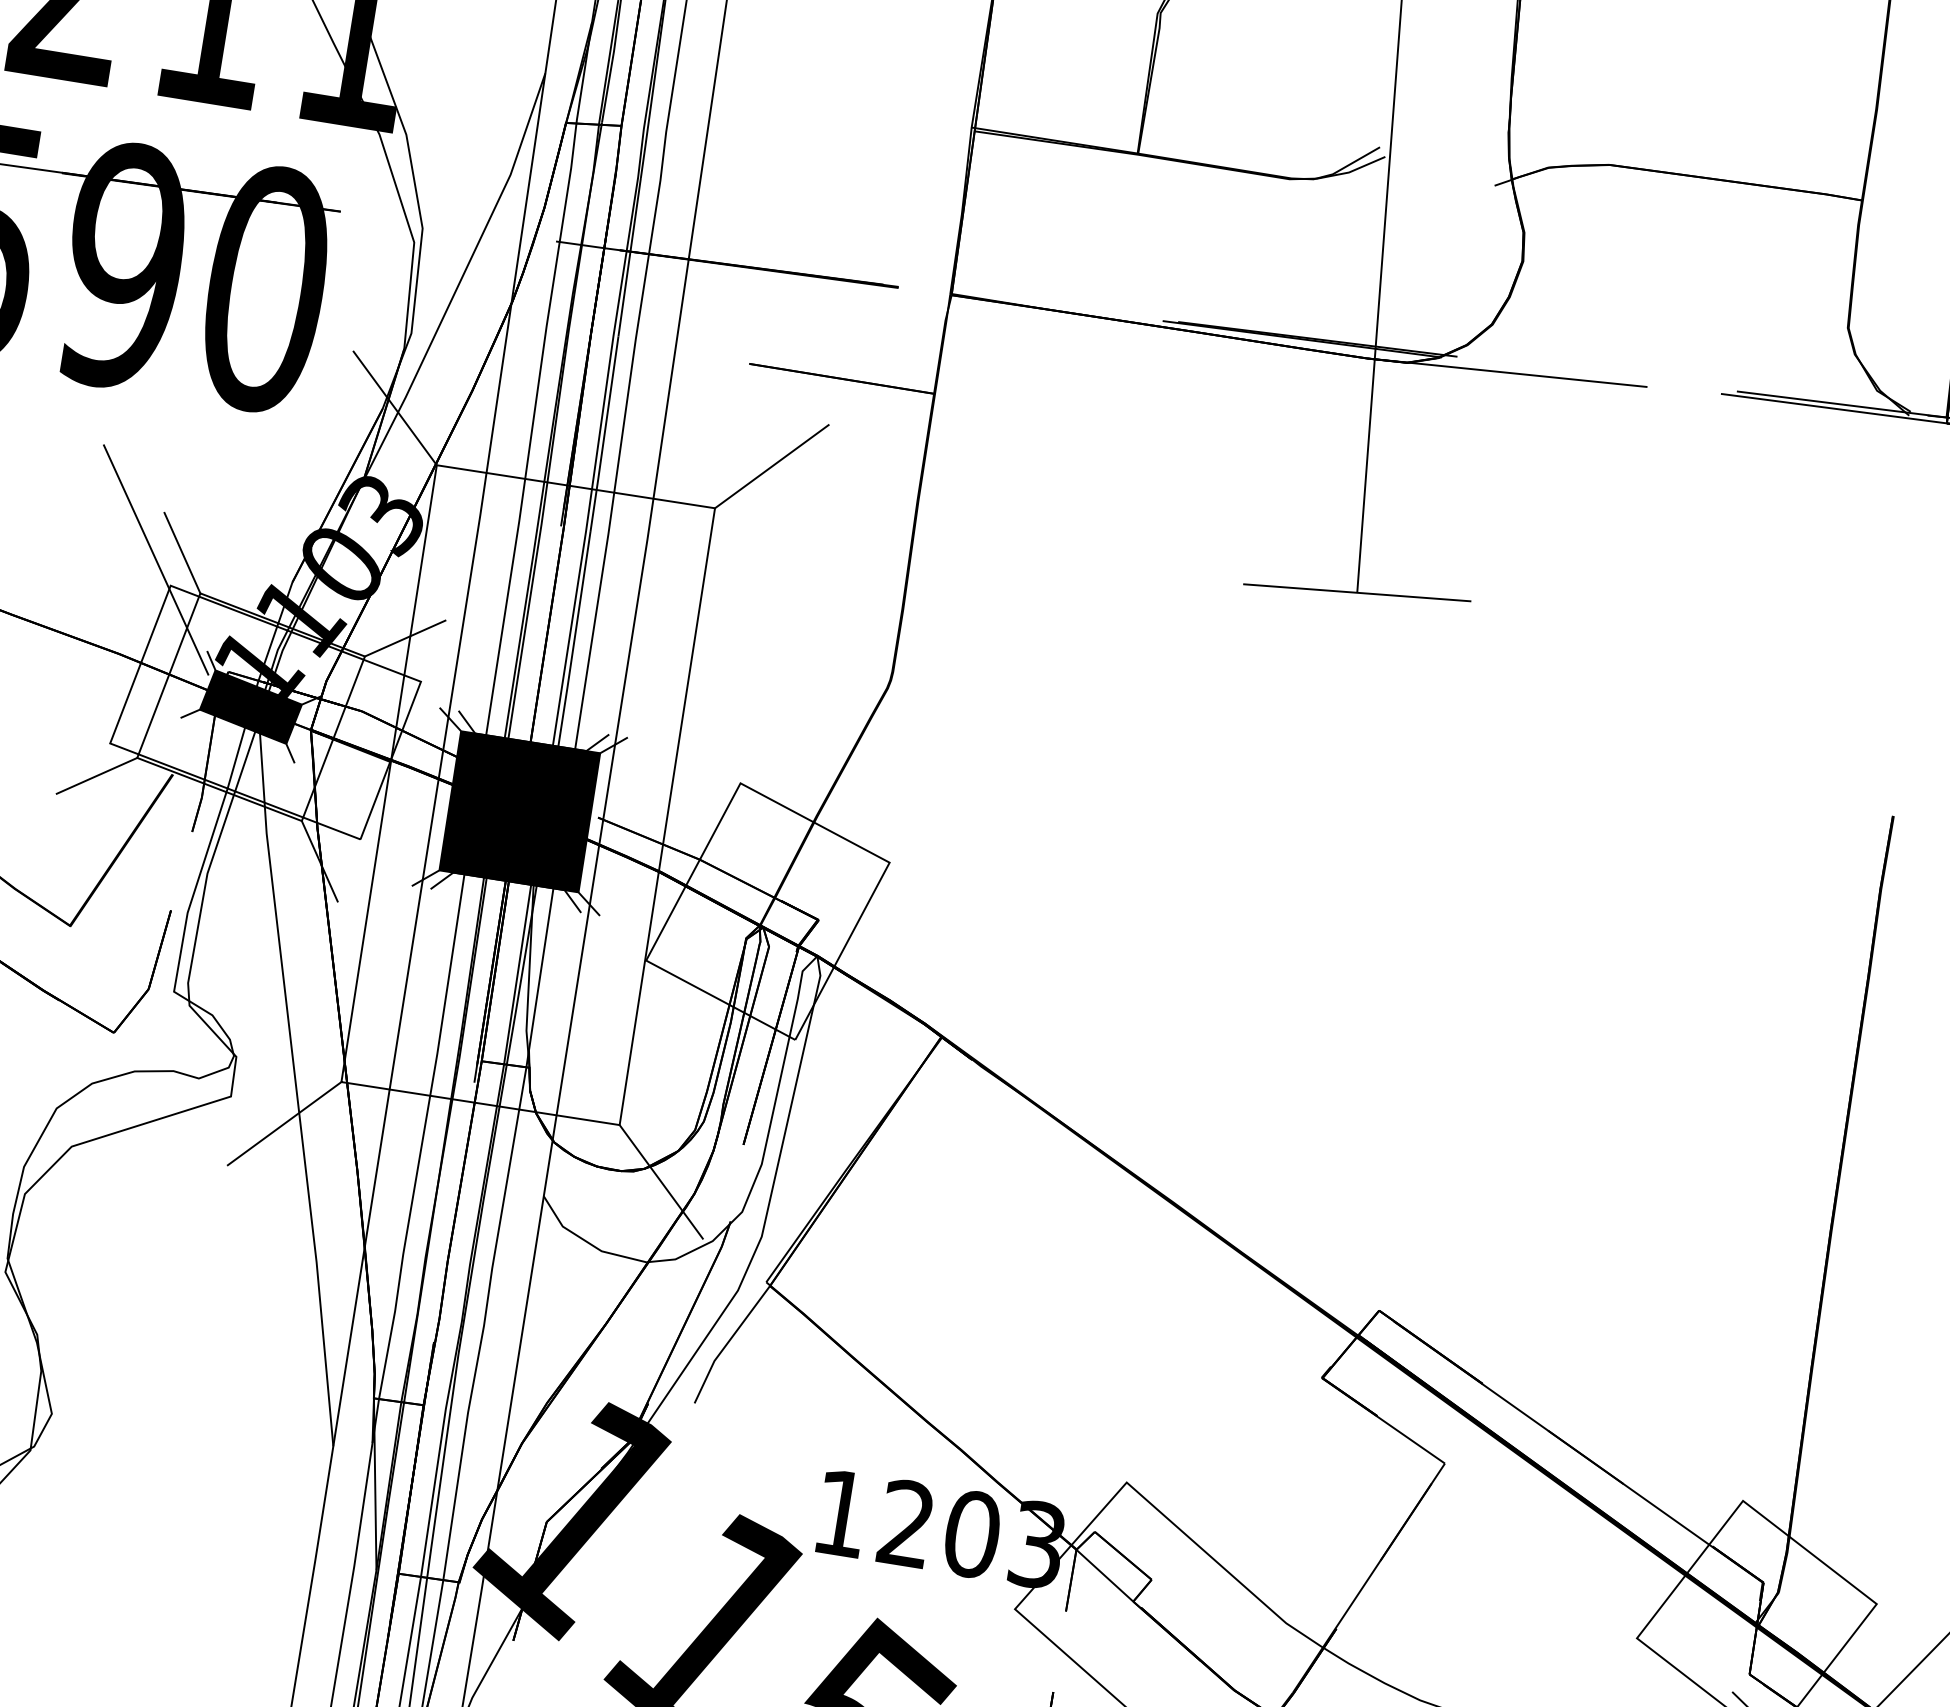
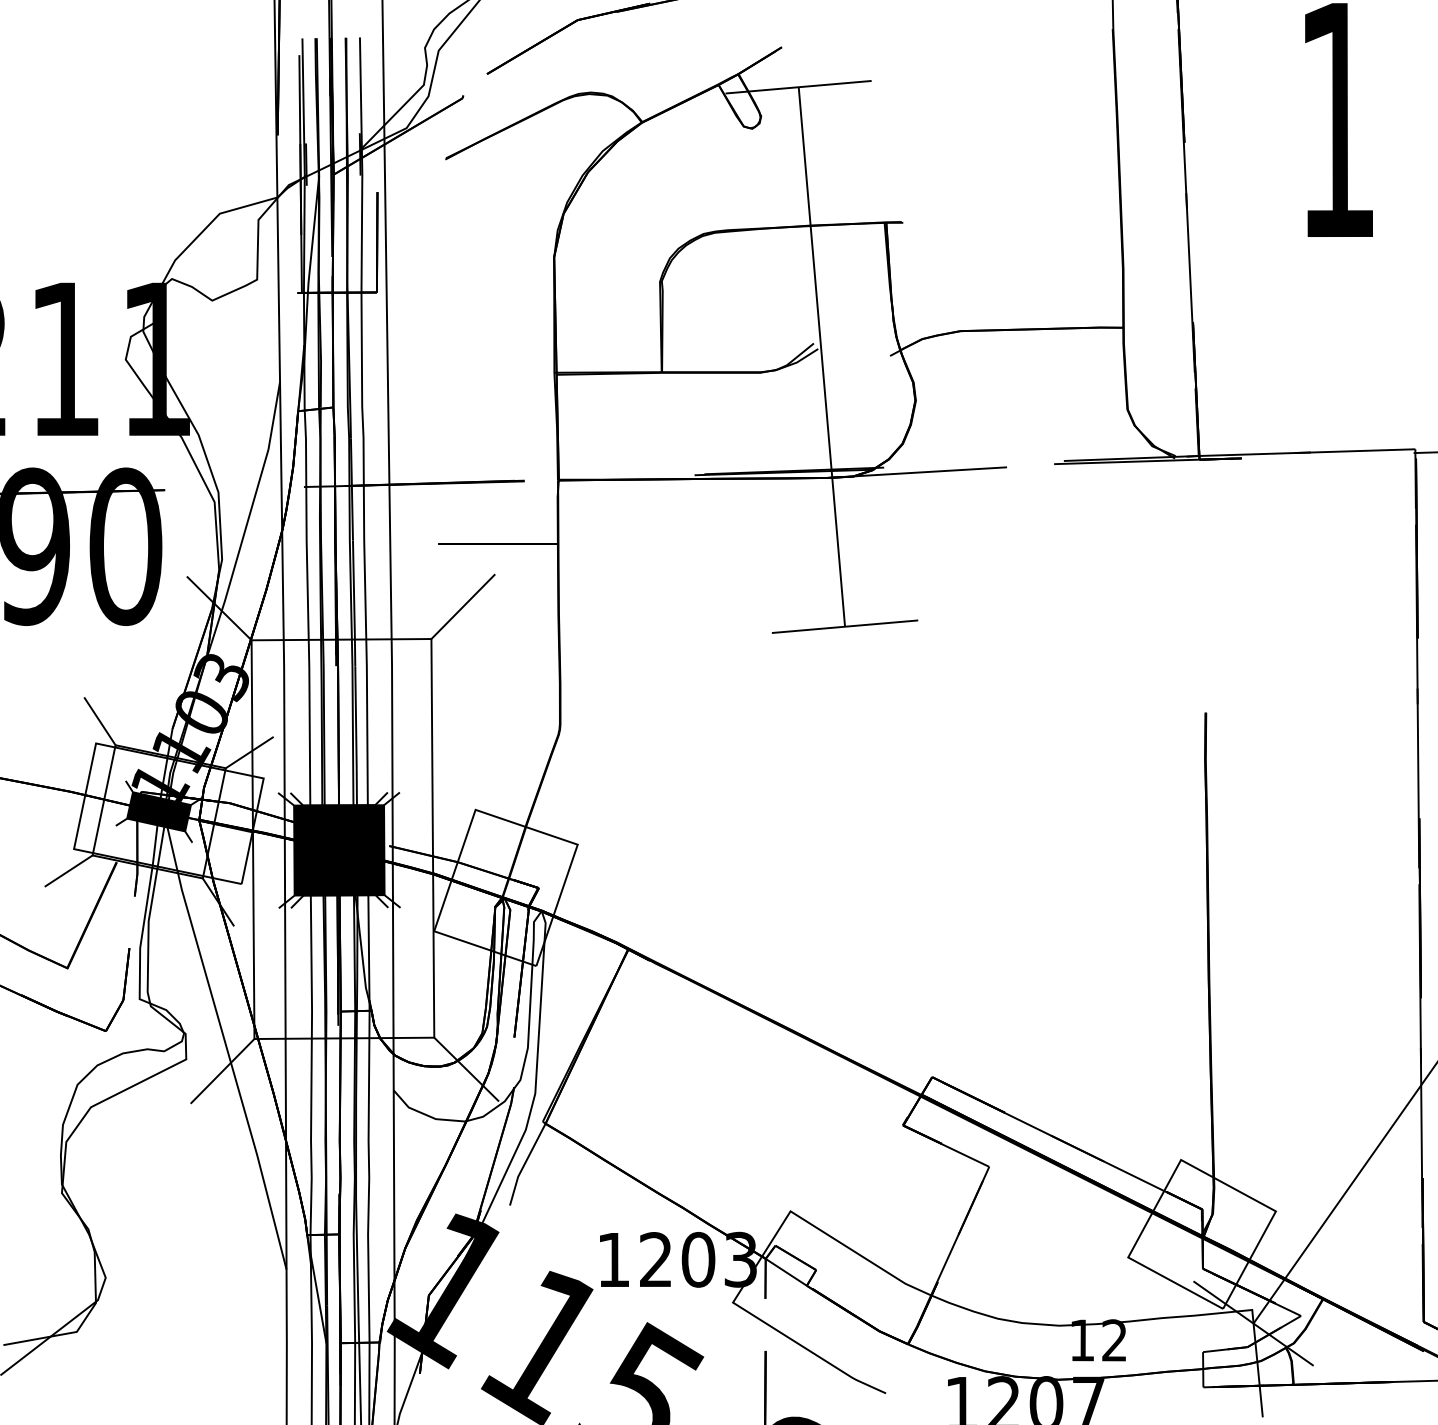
line: (154, 559) -> (83, 728), removed

